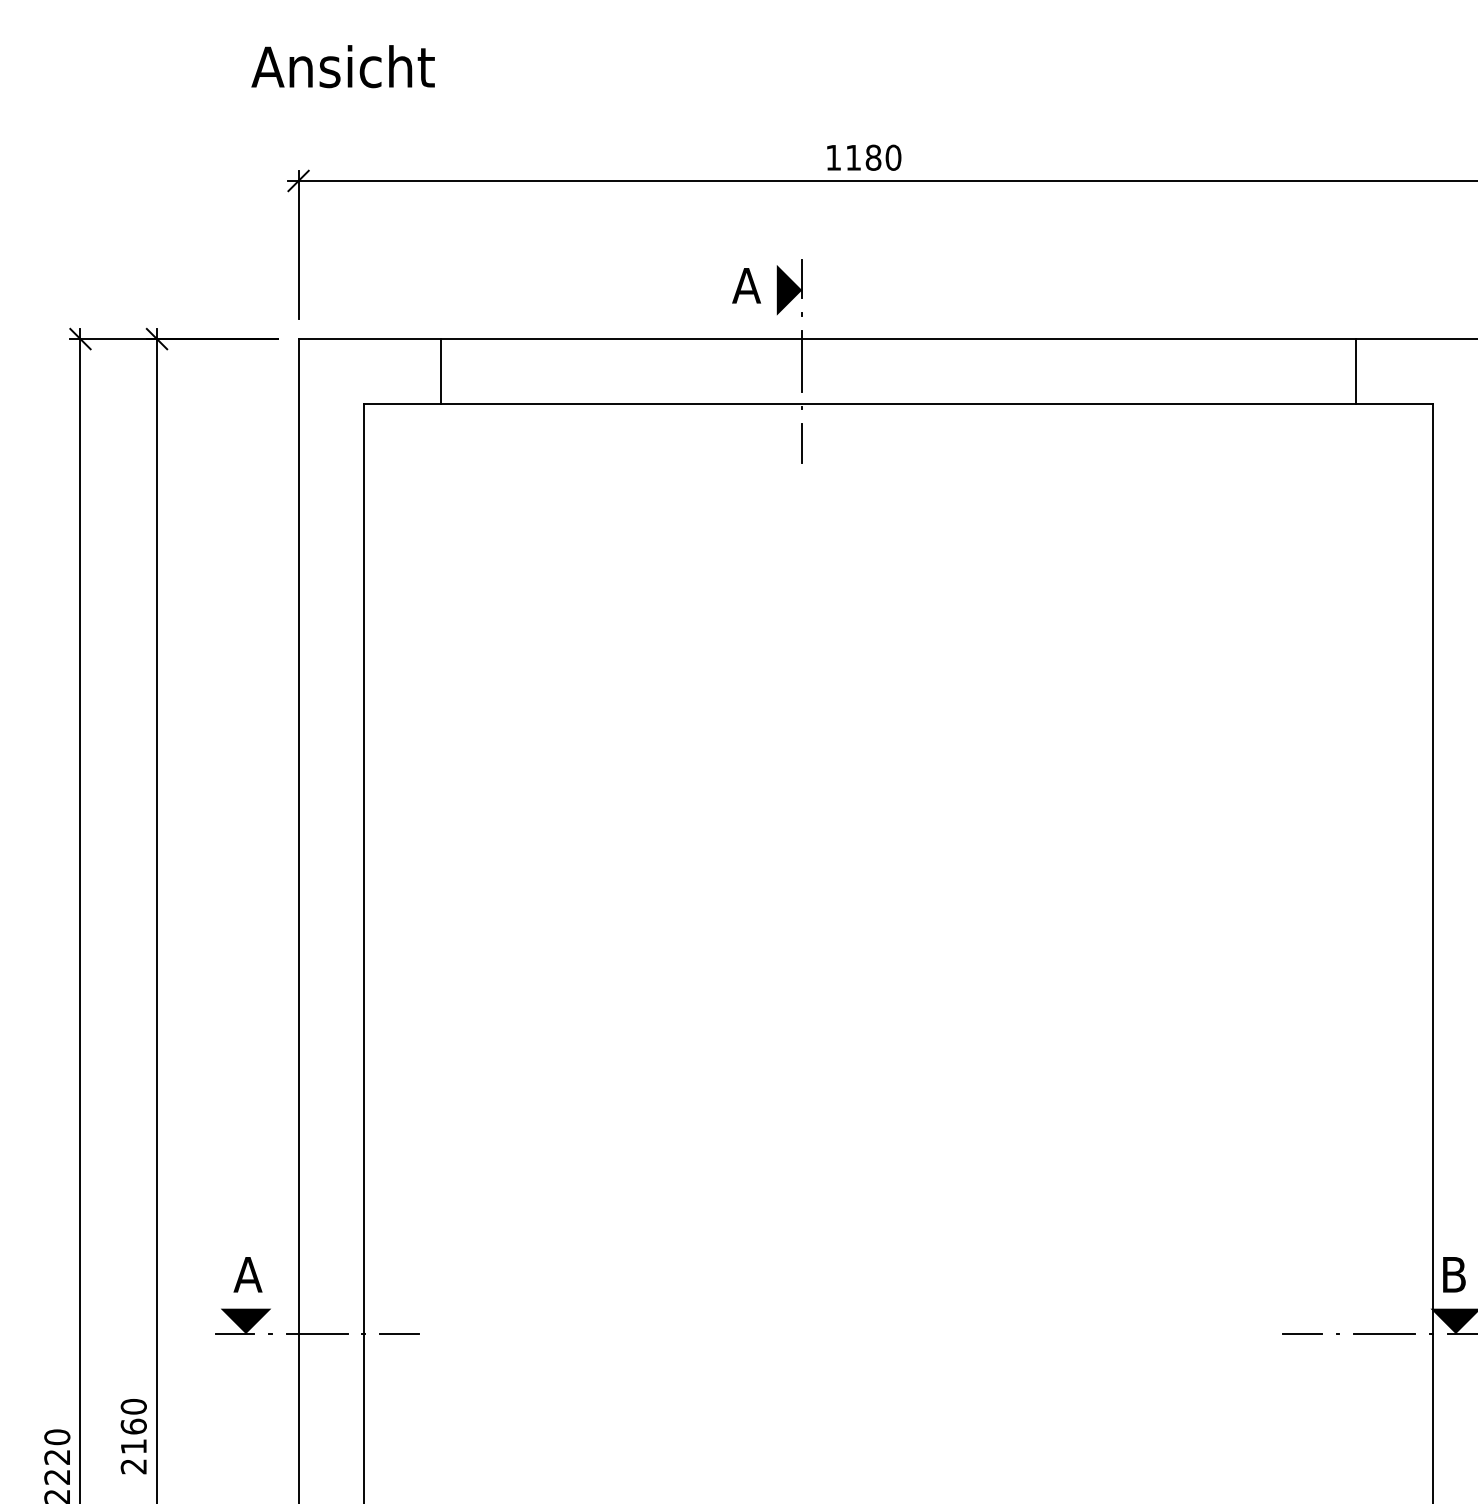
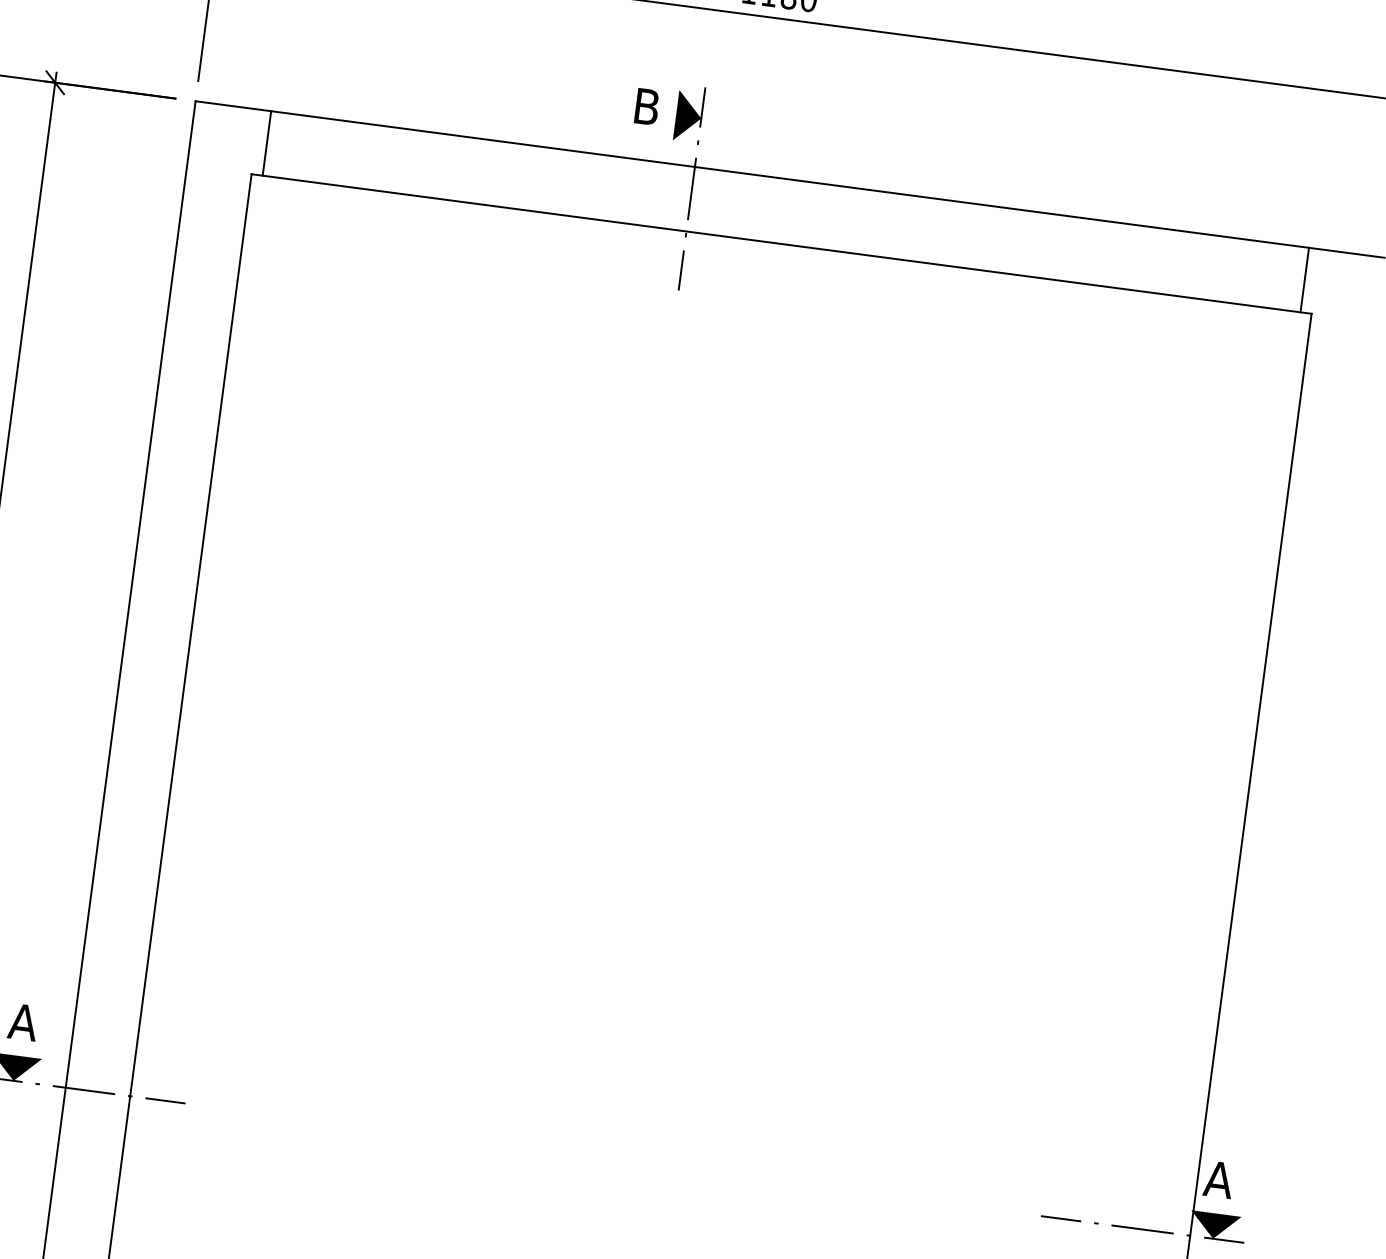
text: (746, 285) -> (646, 106), A -> B
line: (440, 371) -> (266, 143), moved
line: (1355, 371) -> (1304, 279), moved
text: (1453, 1274) -> (1218, 1179), B -> A

